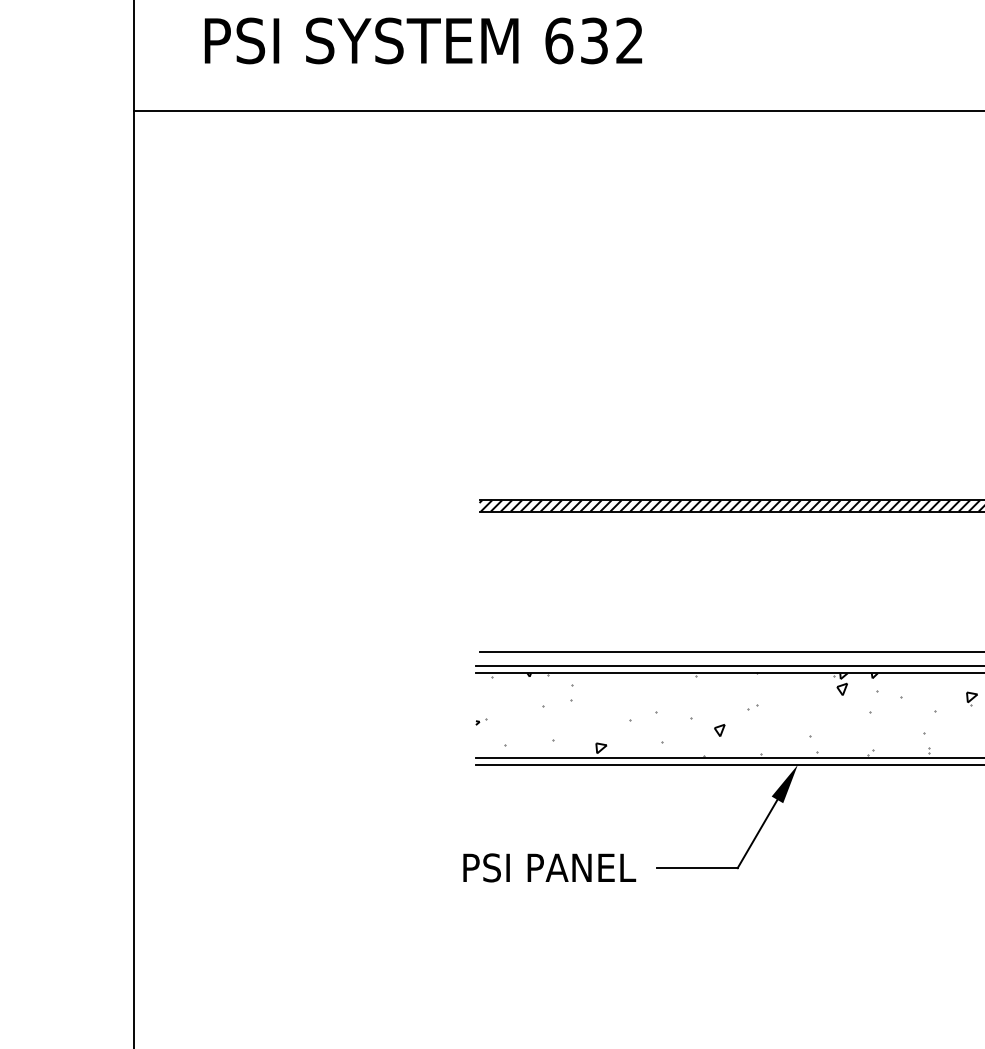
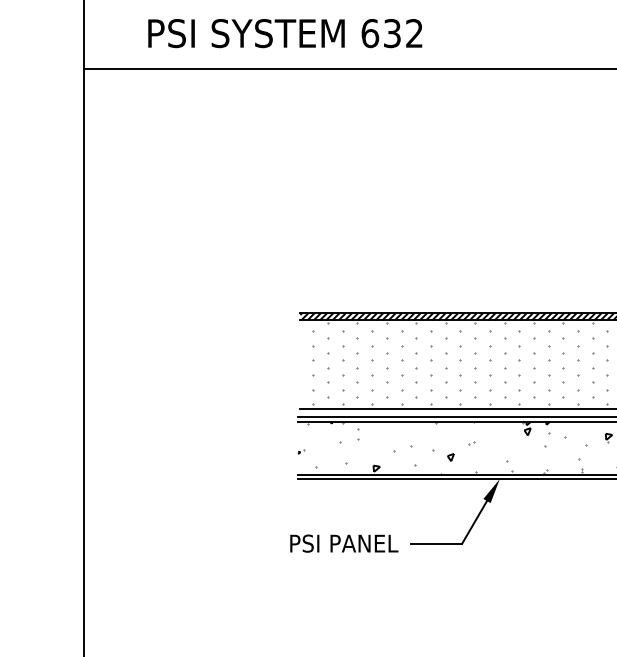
text: (423, 40) -> (285, 33), moved
hatch: (735, 580) -> (460, 363), added

